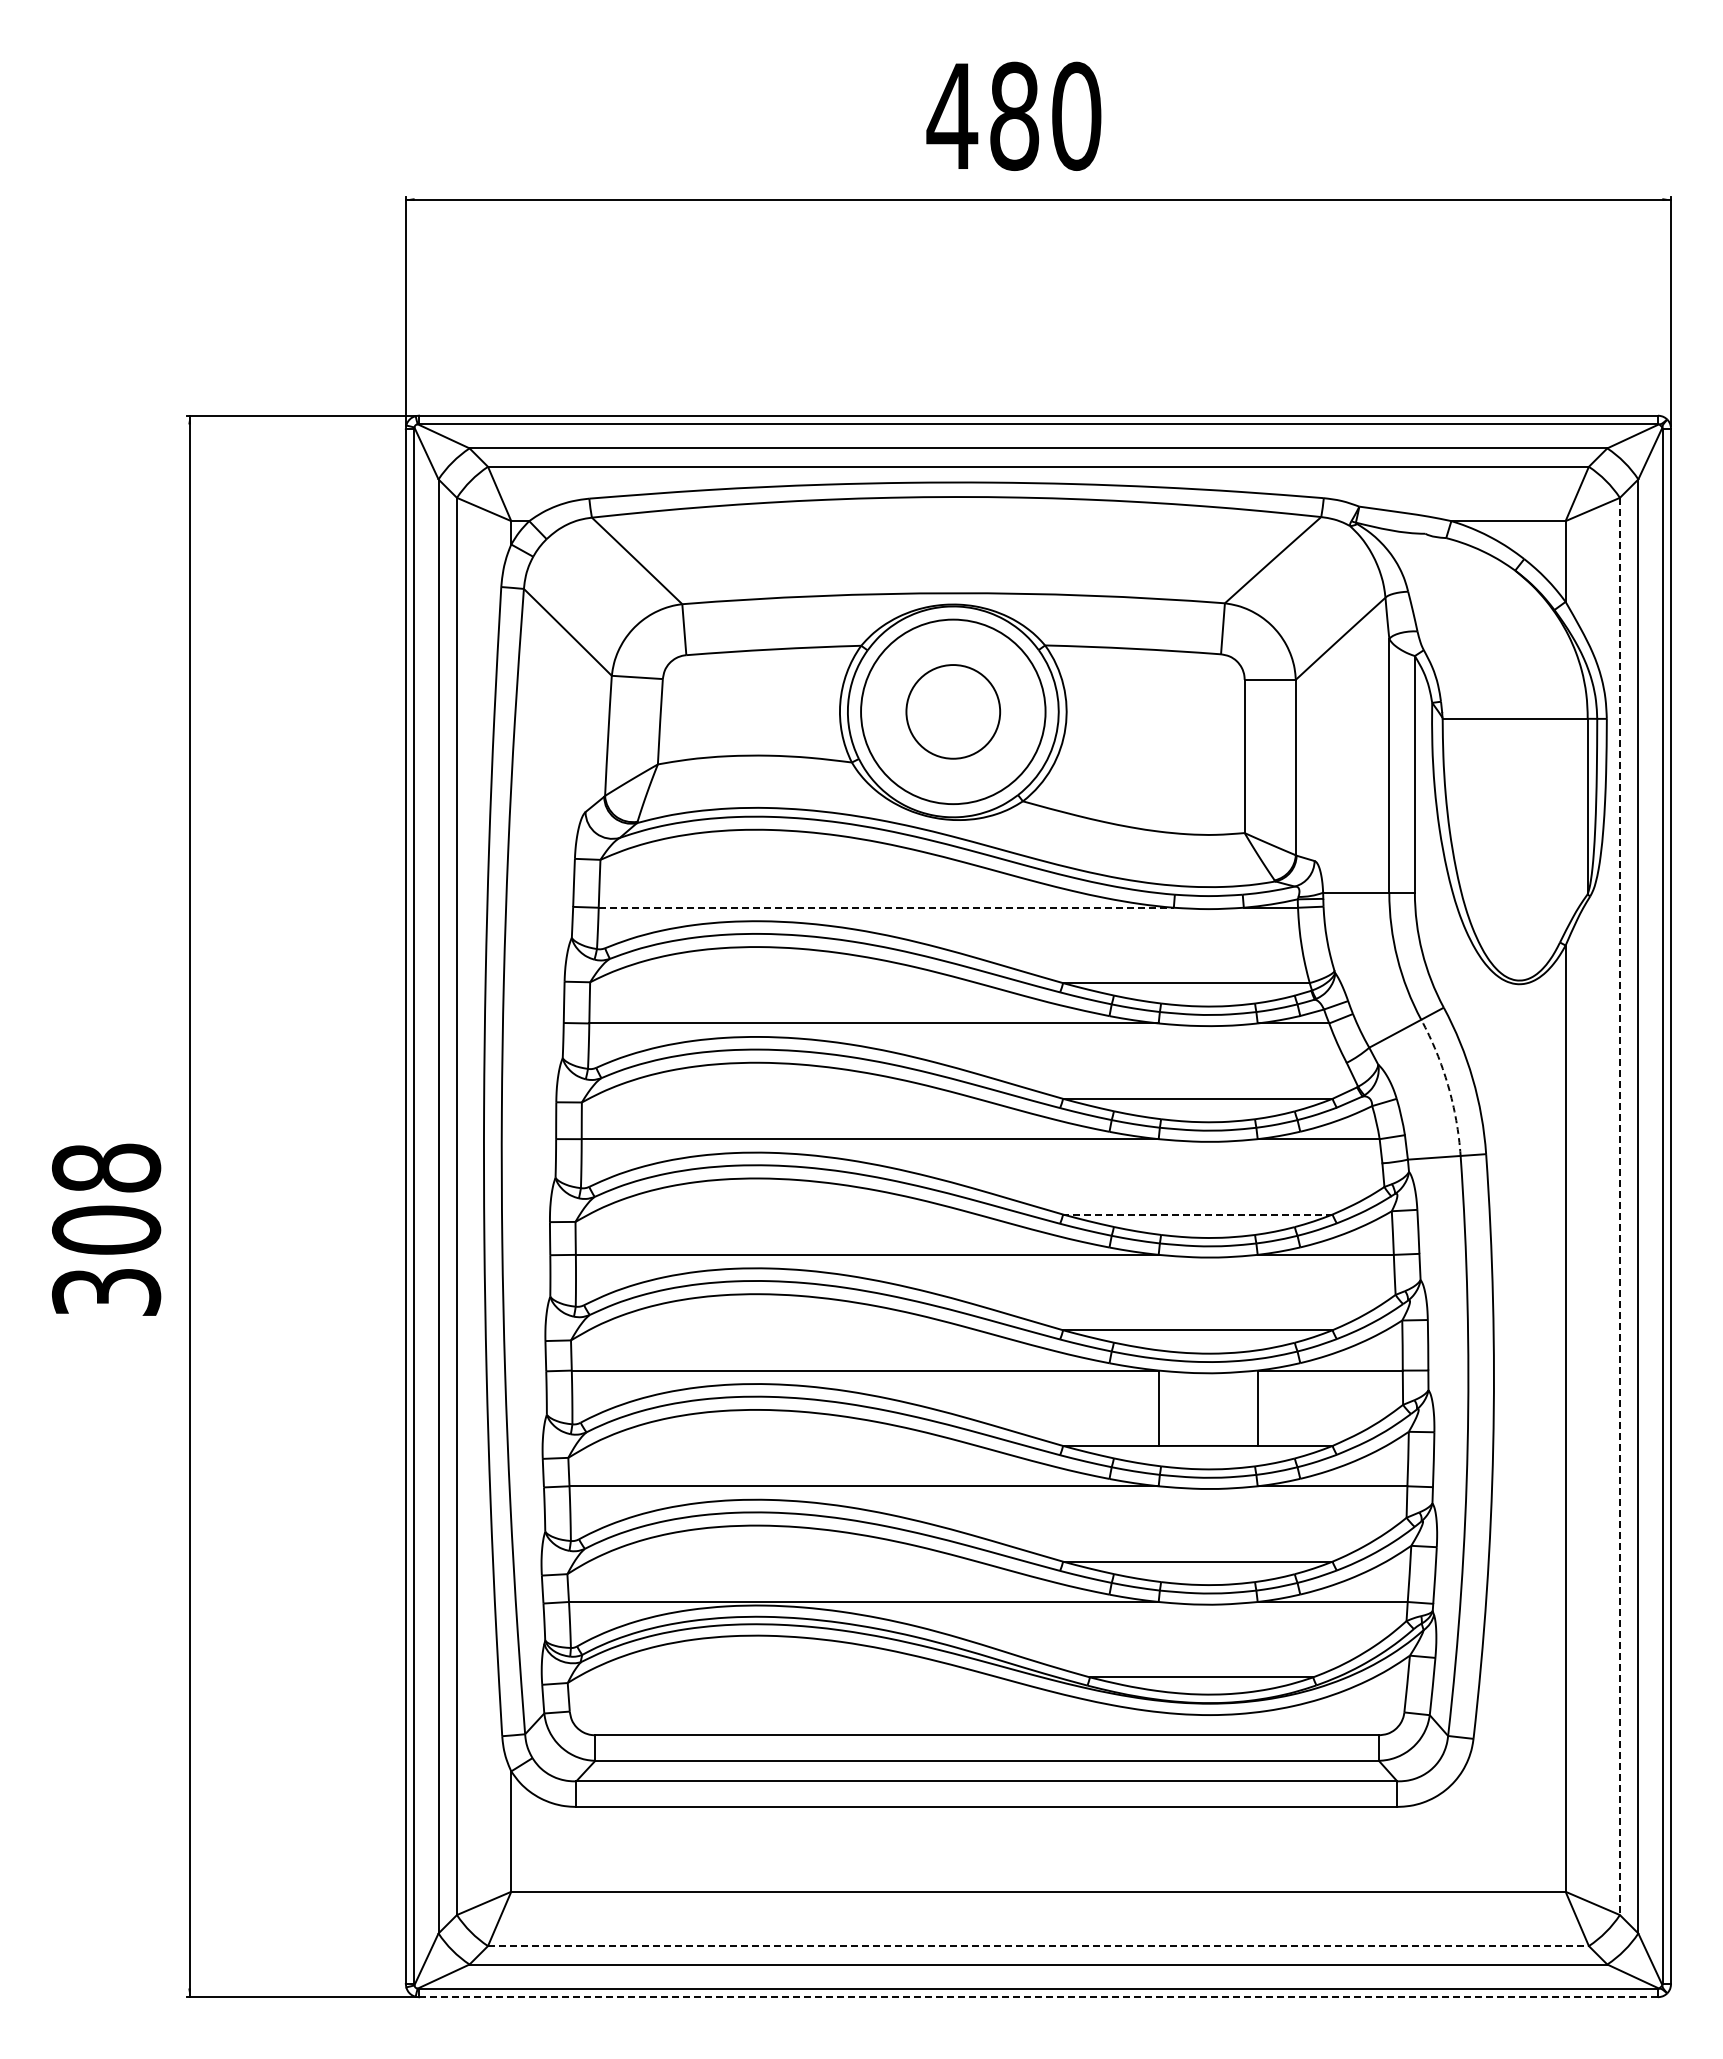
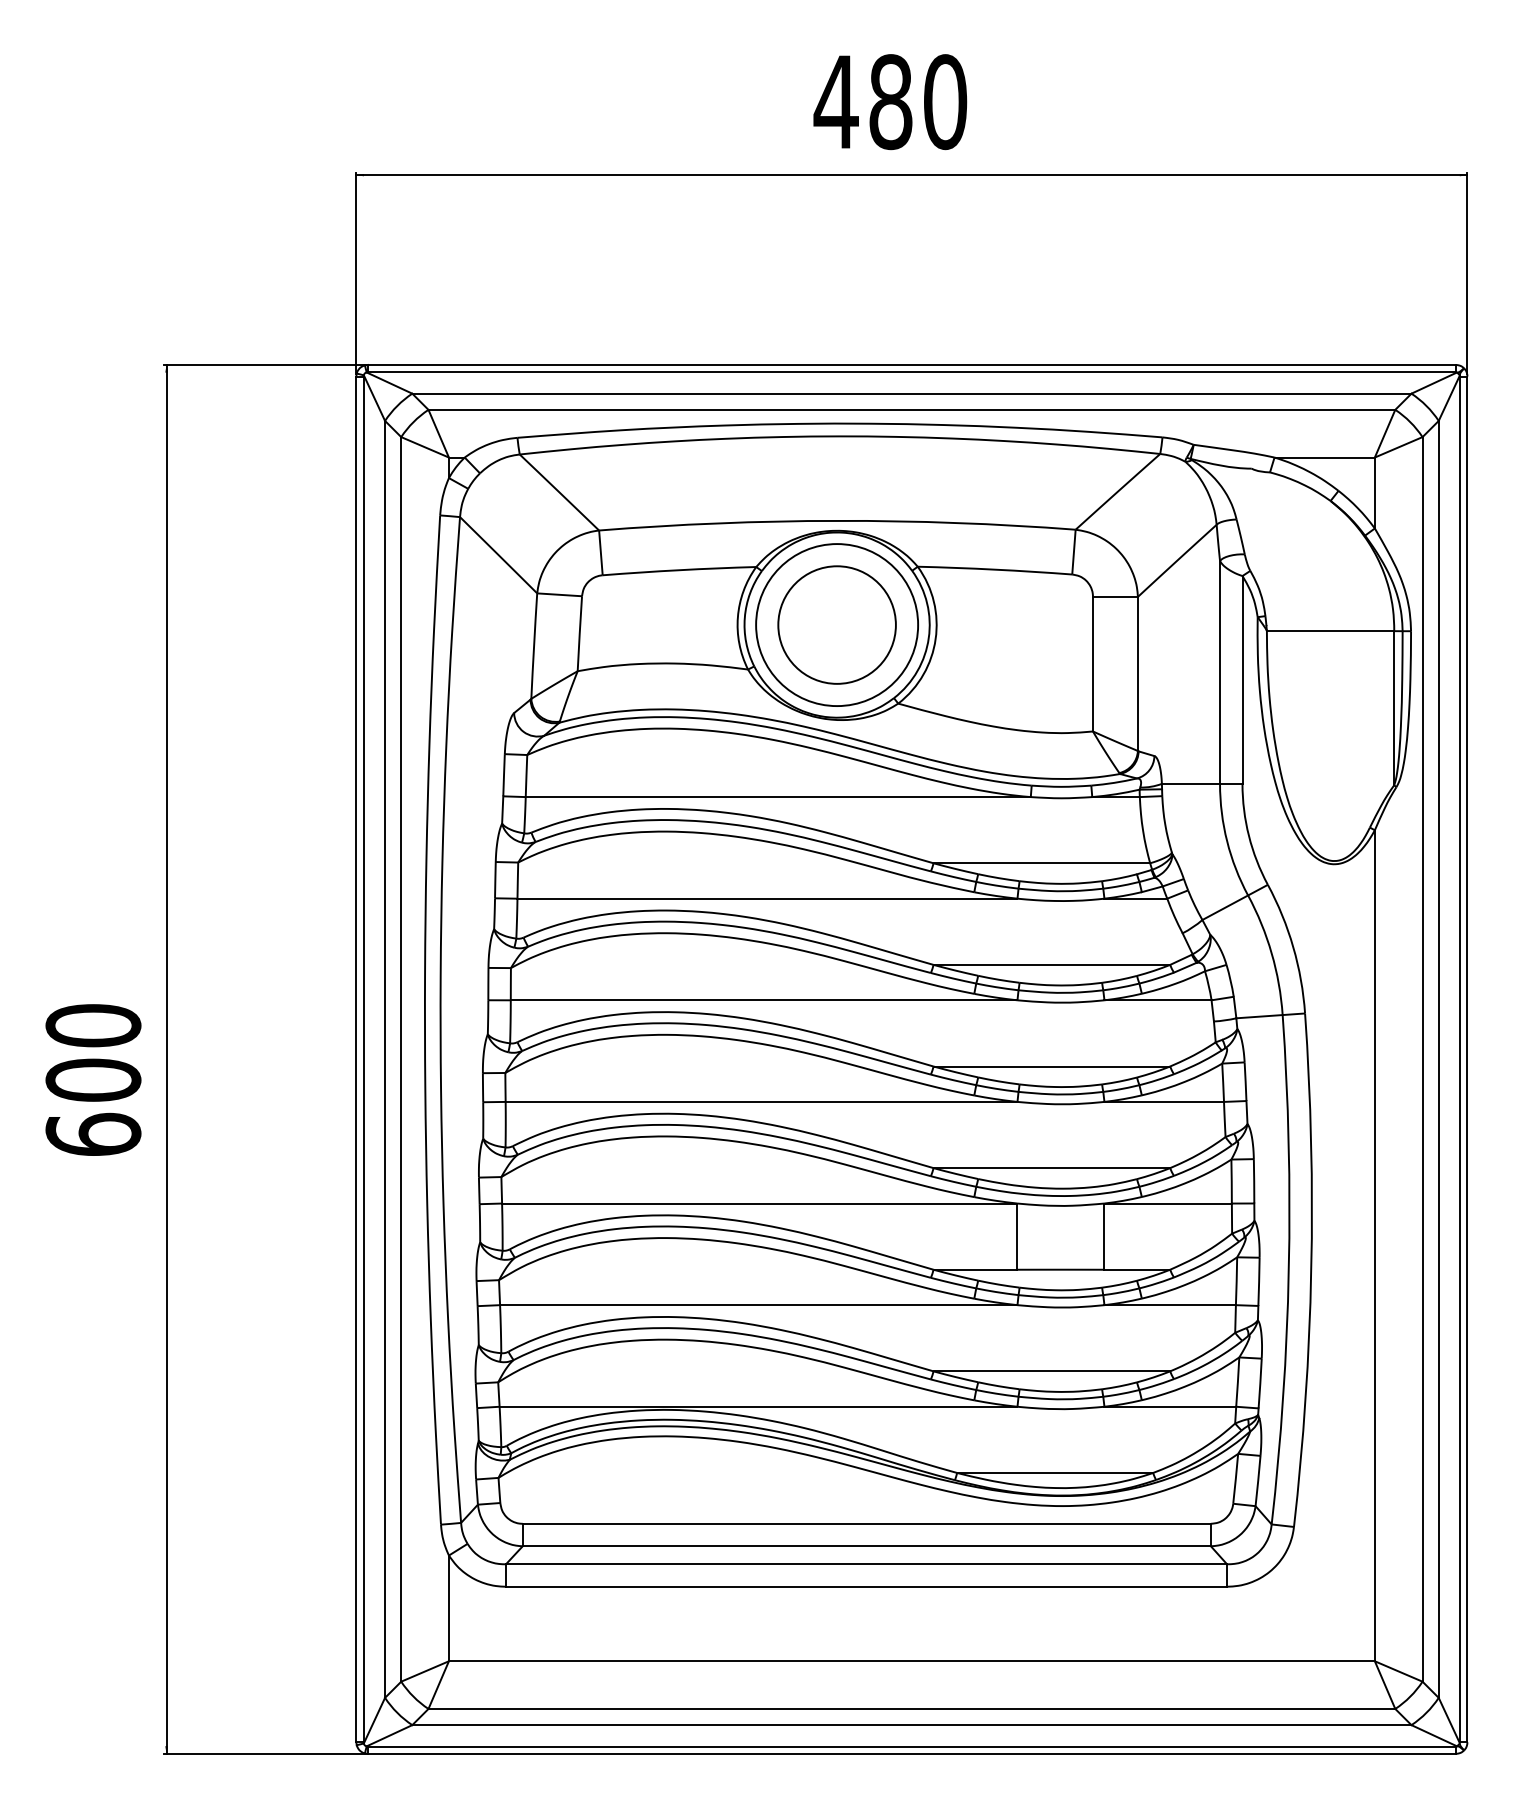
circle: (953, 711) -> (837, 624), size x1.43
line: (886, 907) -> (778, 796), dashed -> solid
arc: (1448, 1085) -> (1272, 953), dashed -> solid
line: (1619, 1206) -> (1422, 1059), dashed -> solid
line: (1197, 1214) -> (1051, 1066), dashed -> solid
text: (106, 1229) -> (93, 1079), 308 -> 600
line: (1038, 1946) -> (911, 1709), dashed -> solid
line: (1037, 1997) -> (911, 1754), dashed -> solid

